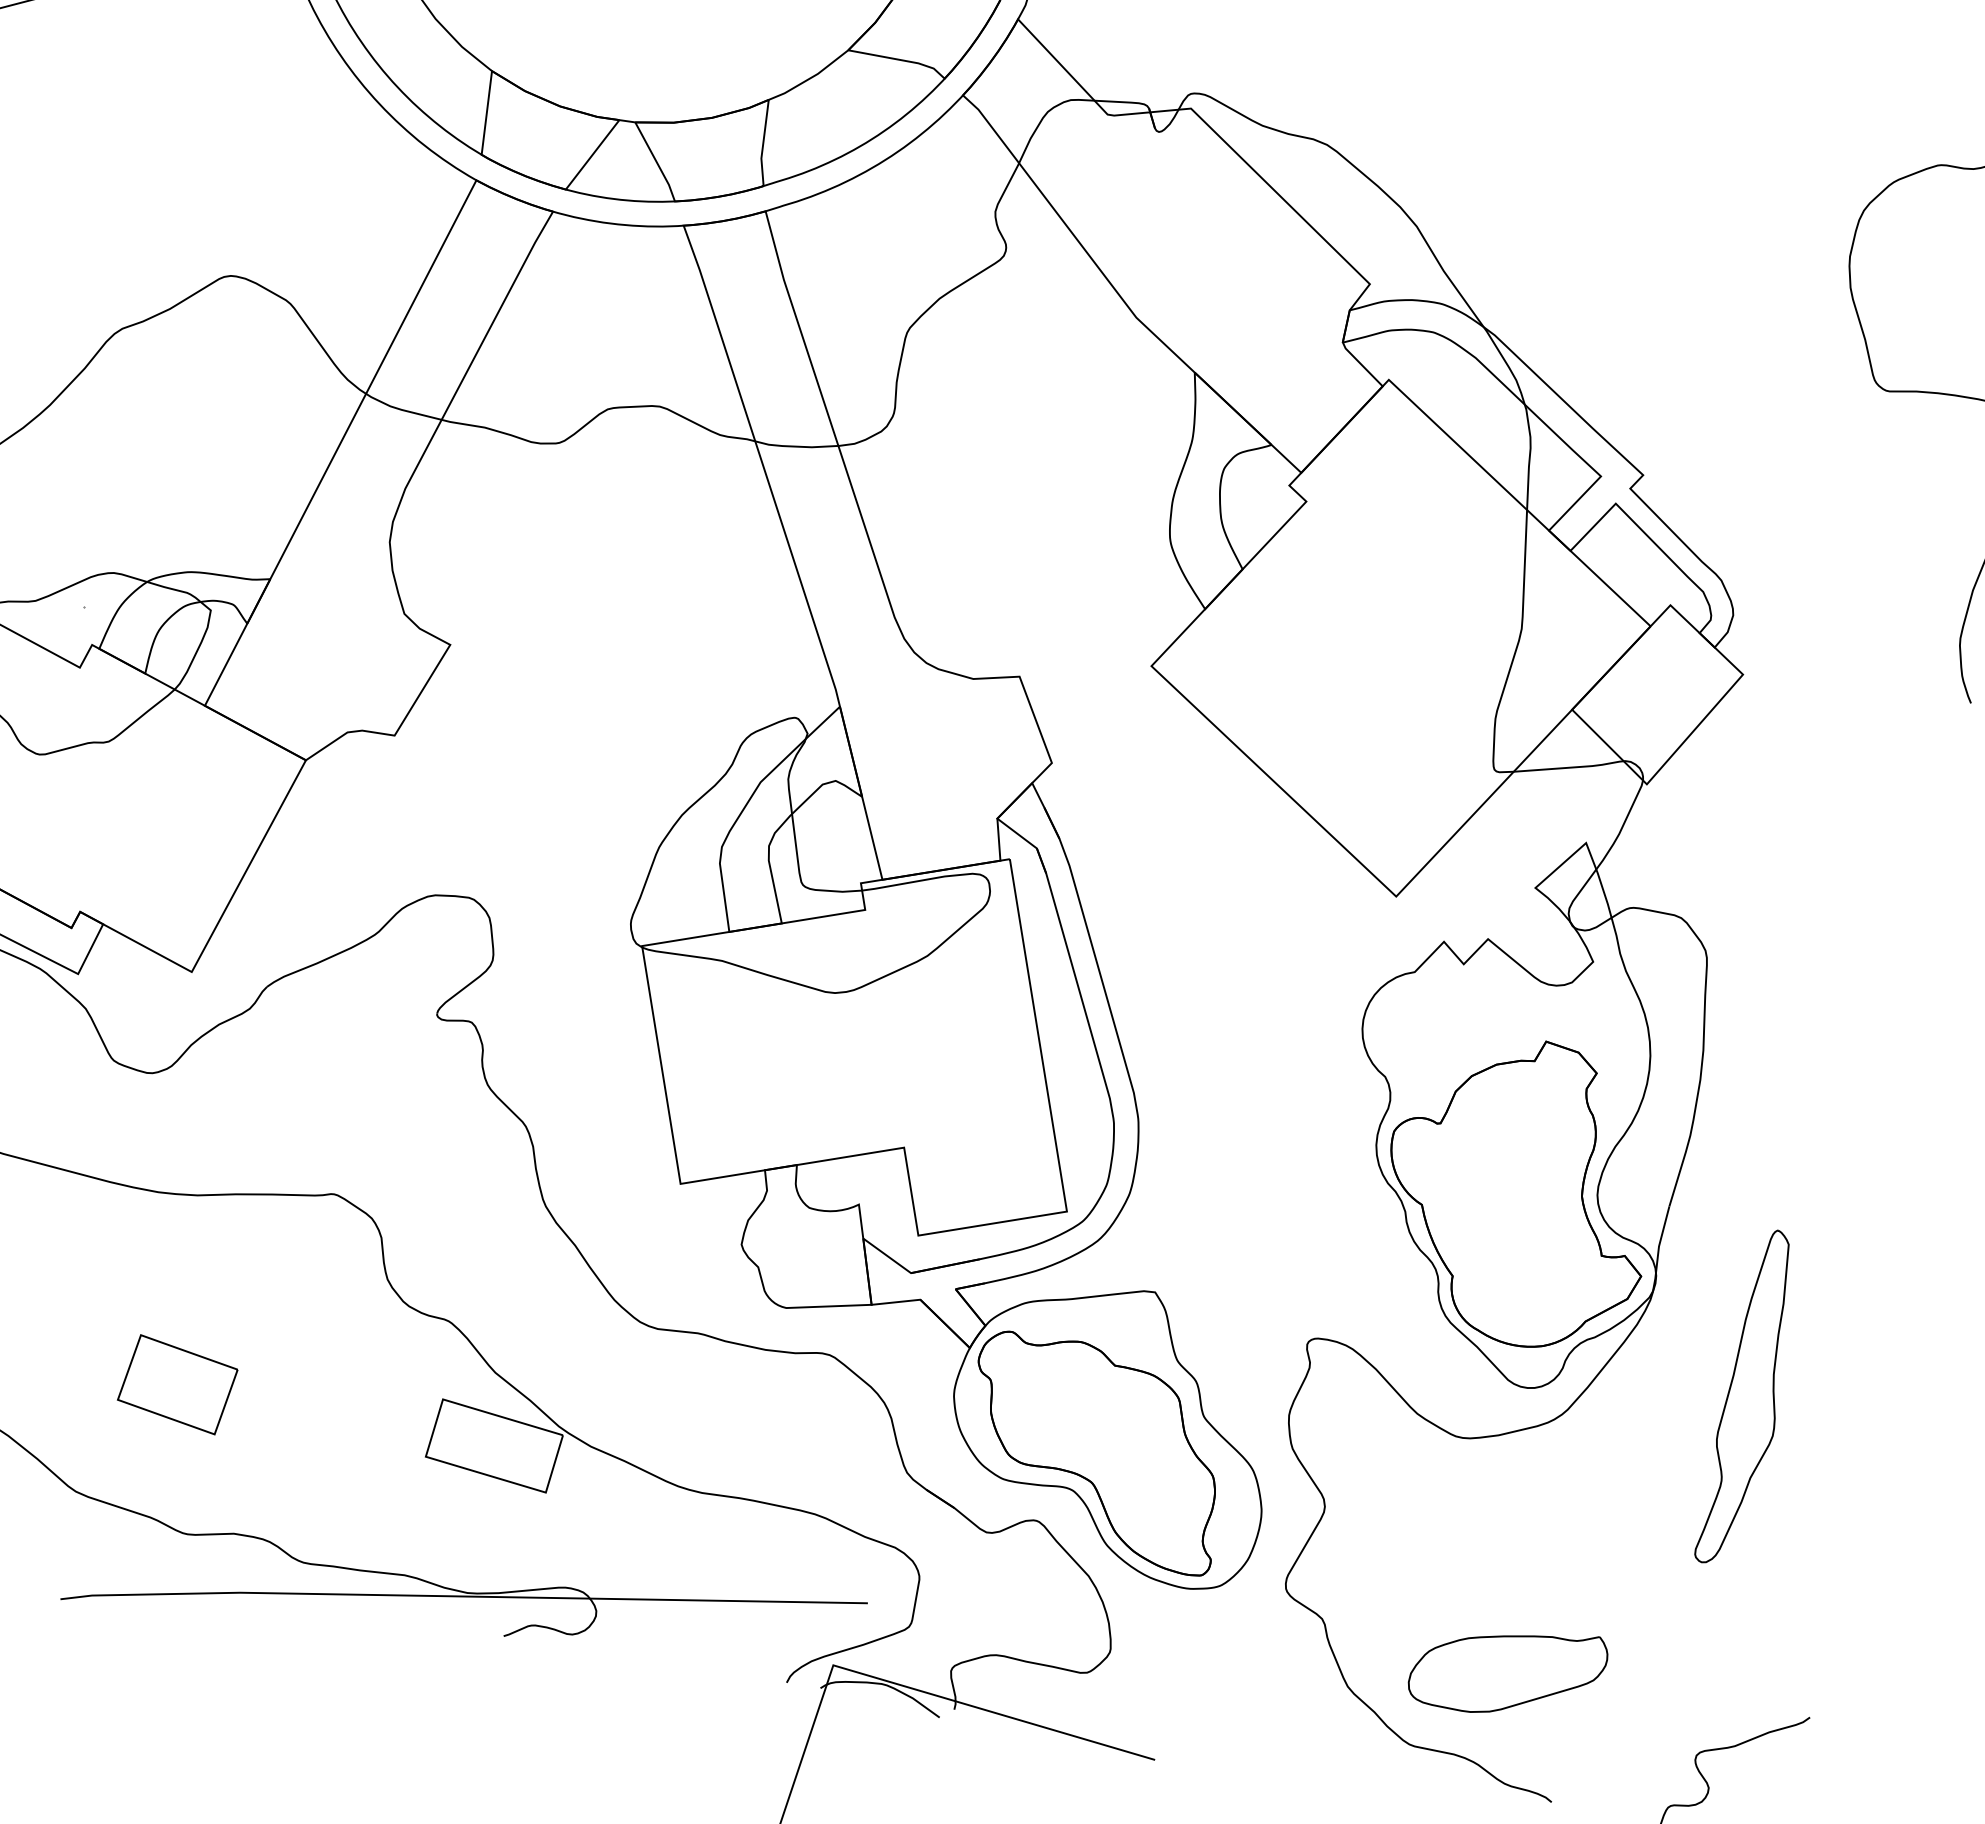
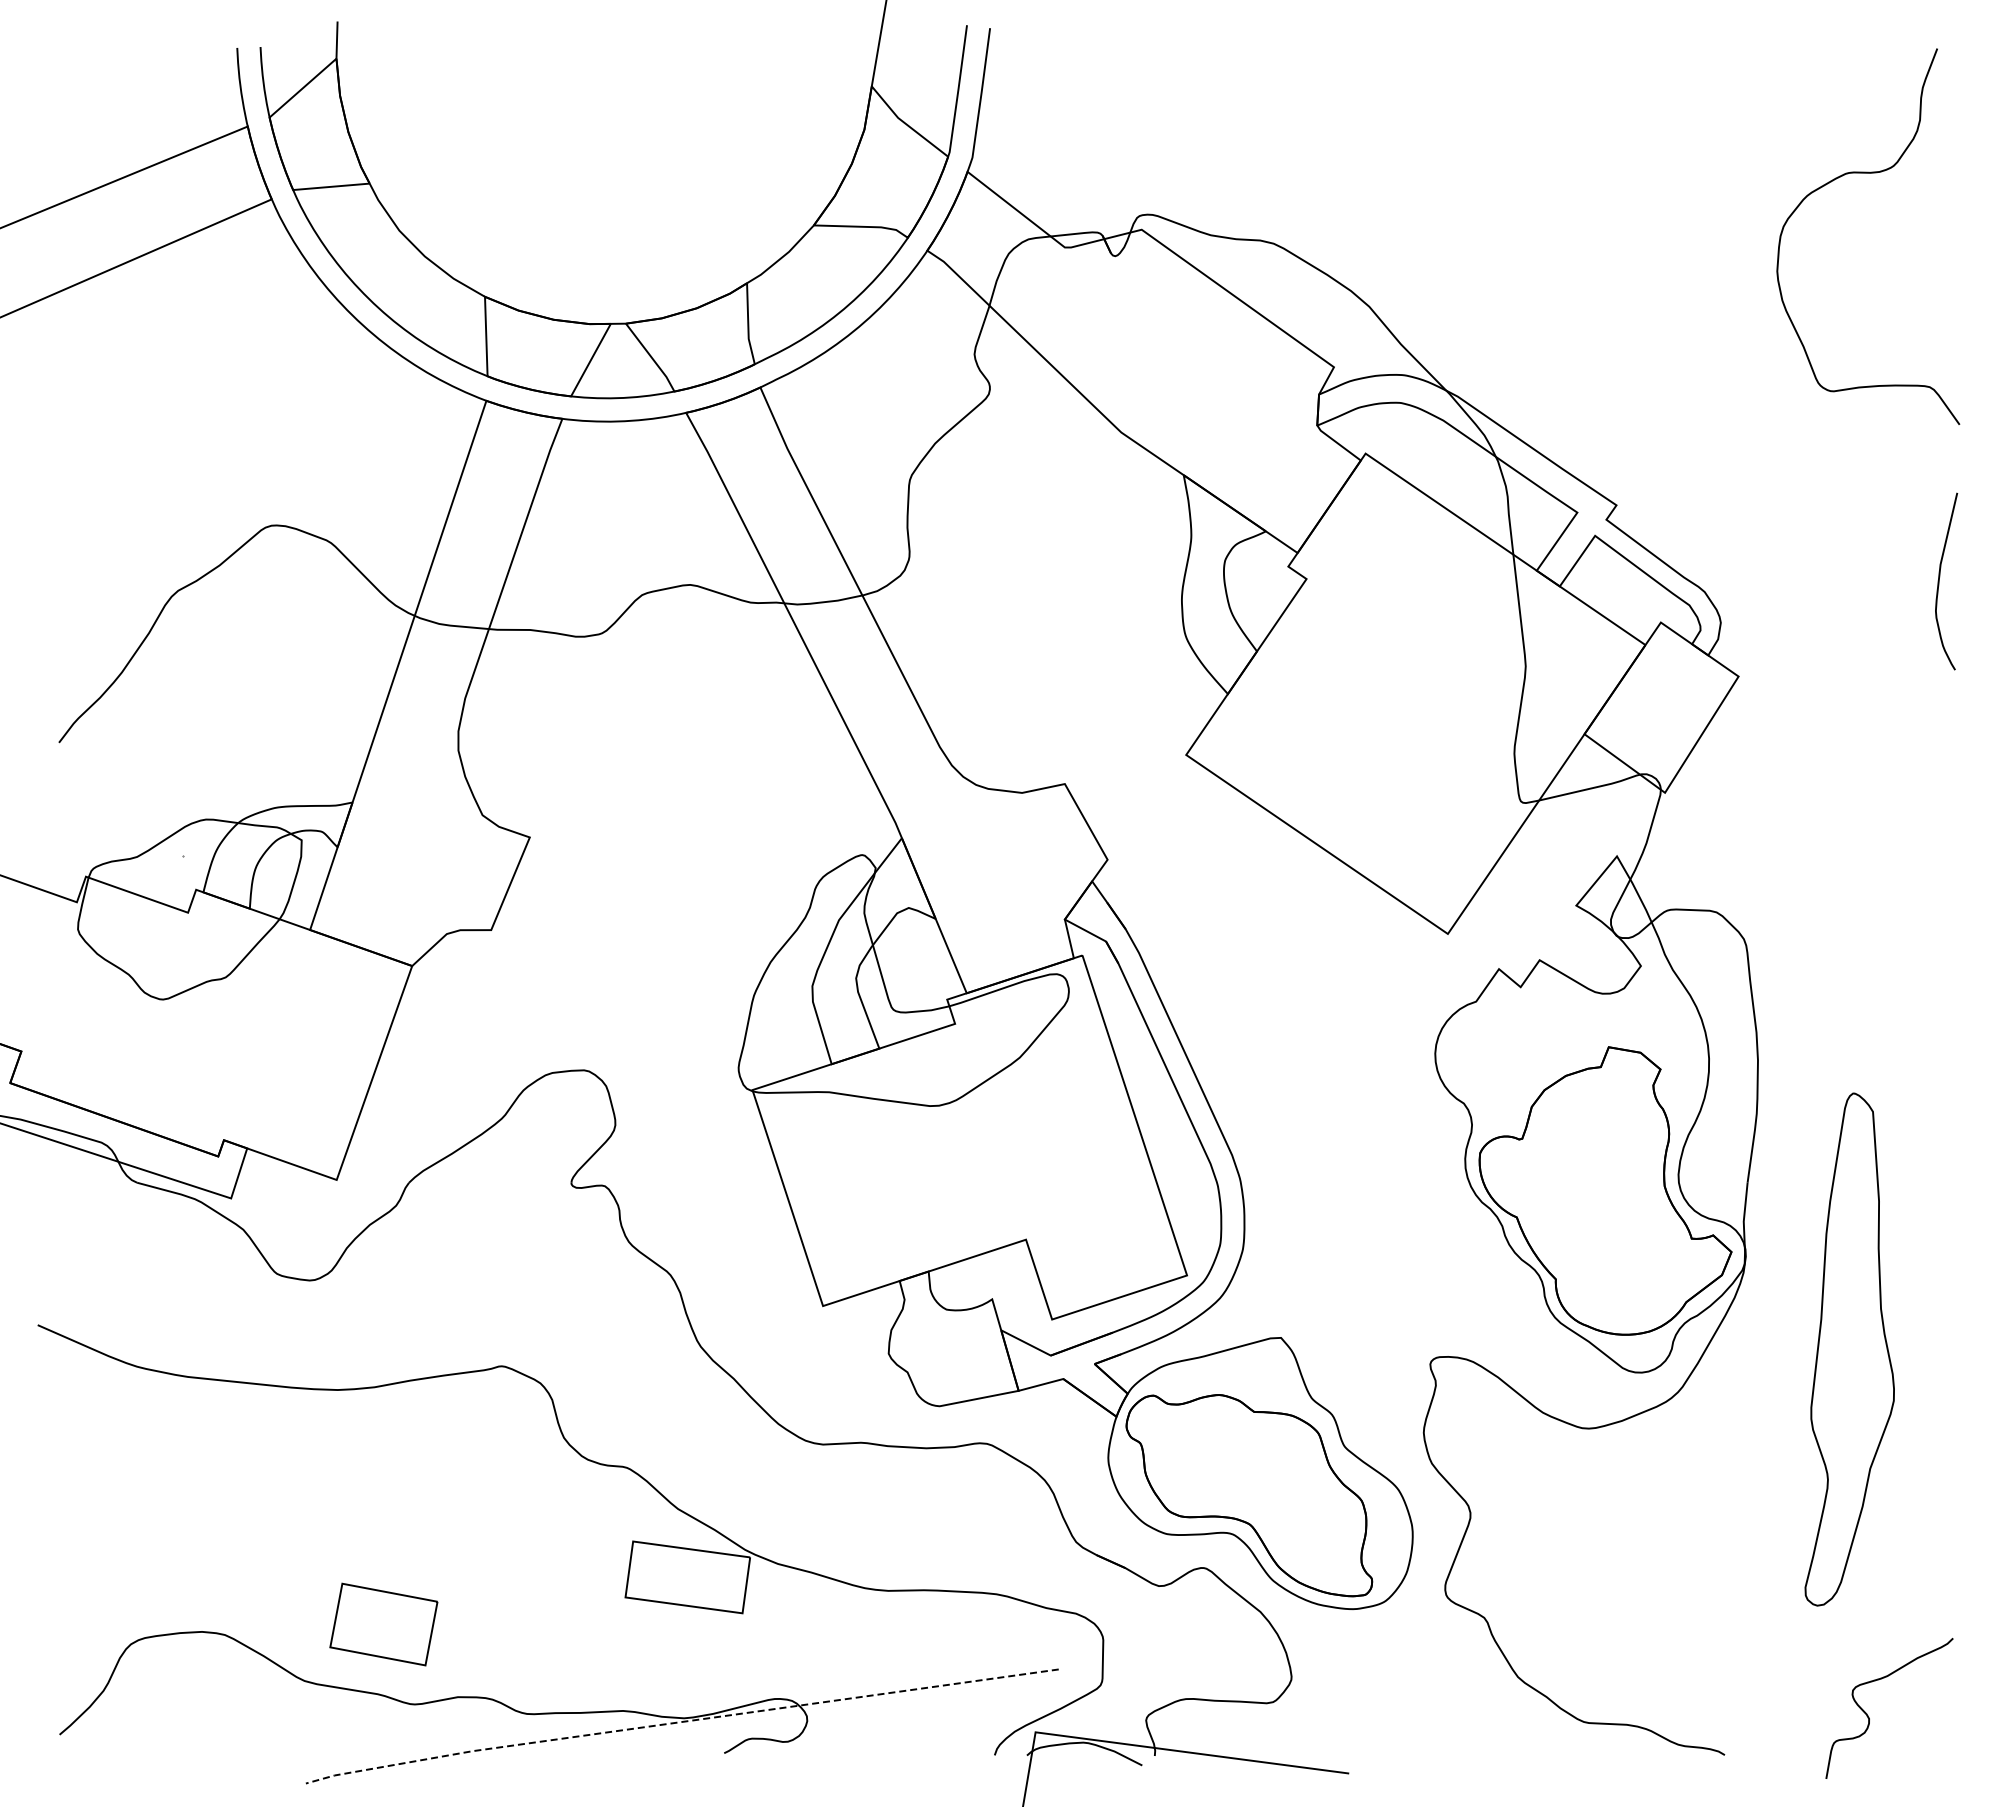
part: (177, 1384) -> (383, 1624), moved
part: (1748, 1397) -> (1849, 1349), size x1.6
line: (462, 1596) -> (680, 1722), solid -> dashed
part: (1507, 1670) -> (1664, 1638), removed

